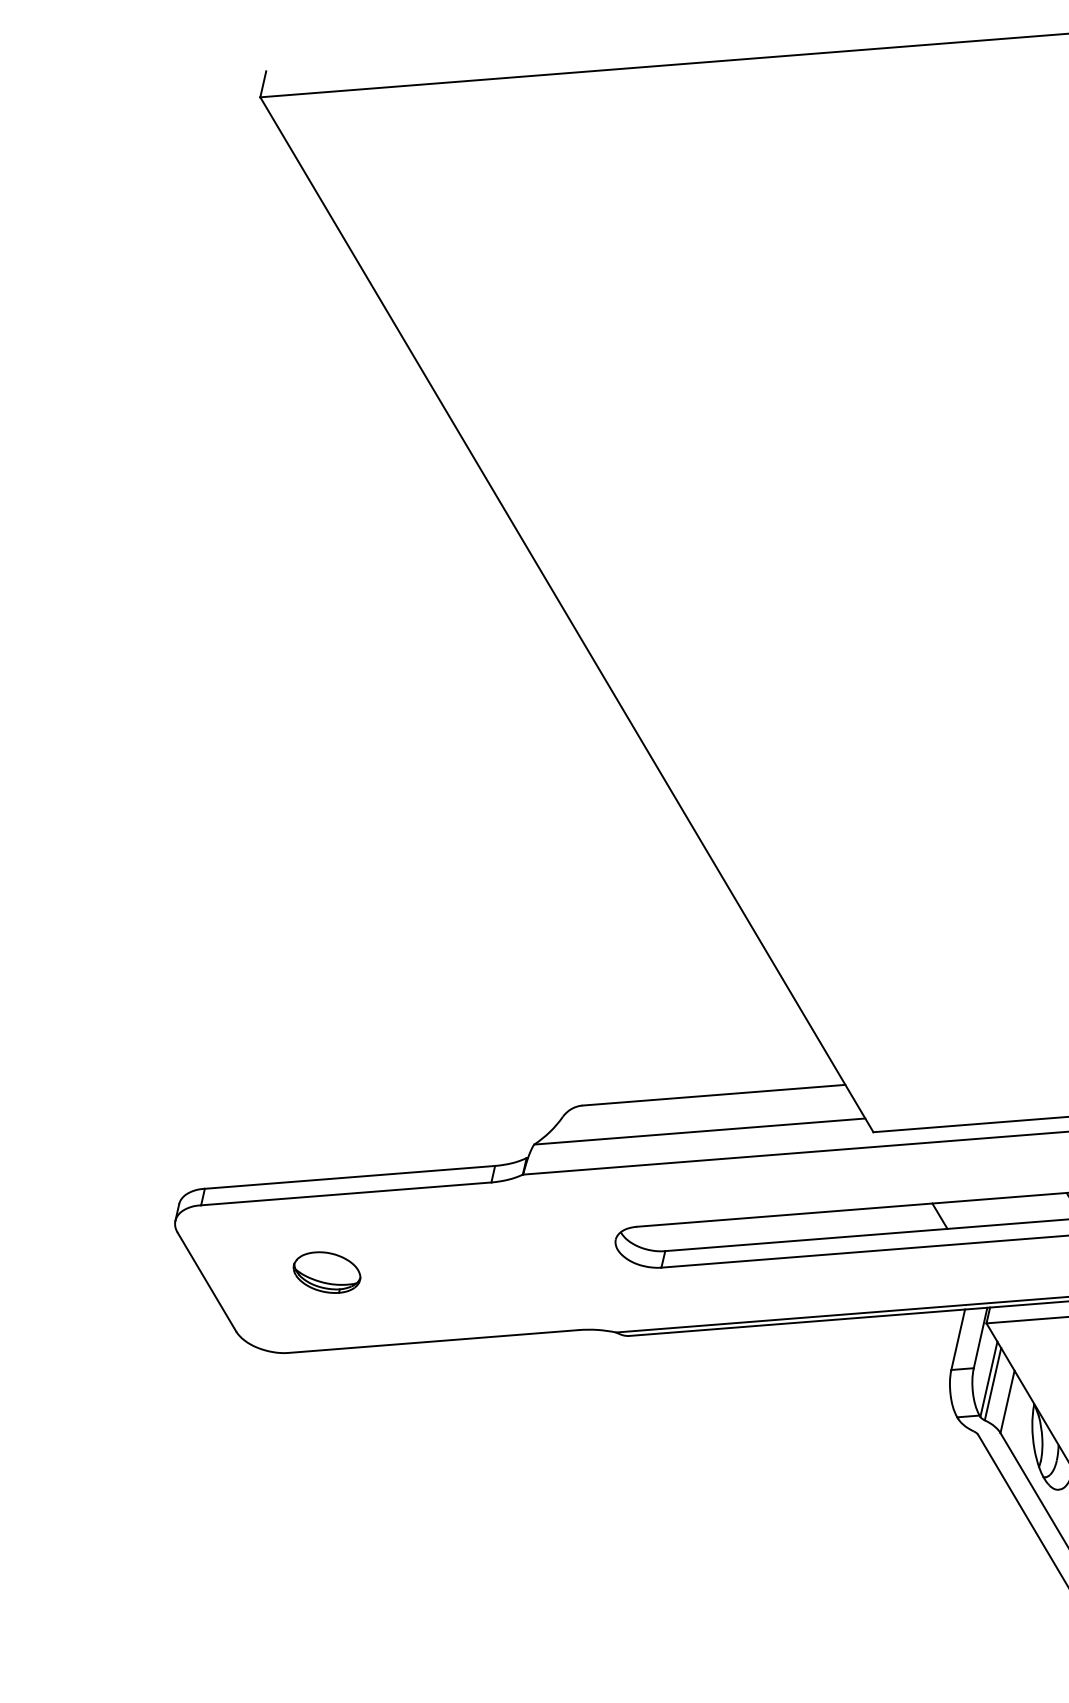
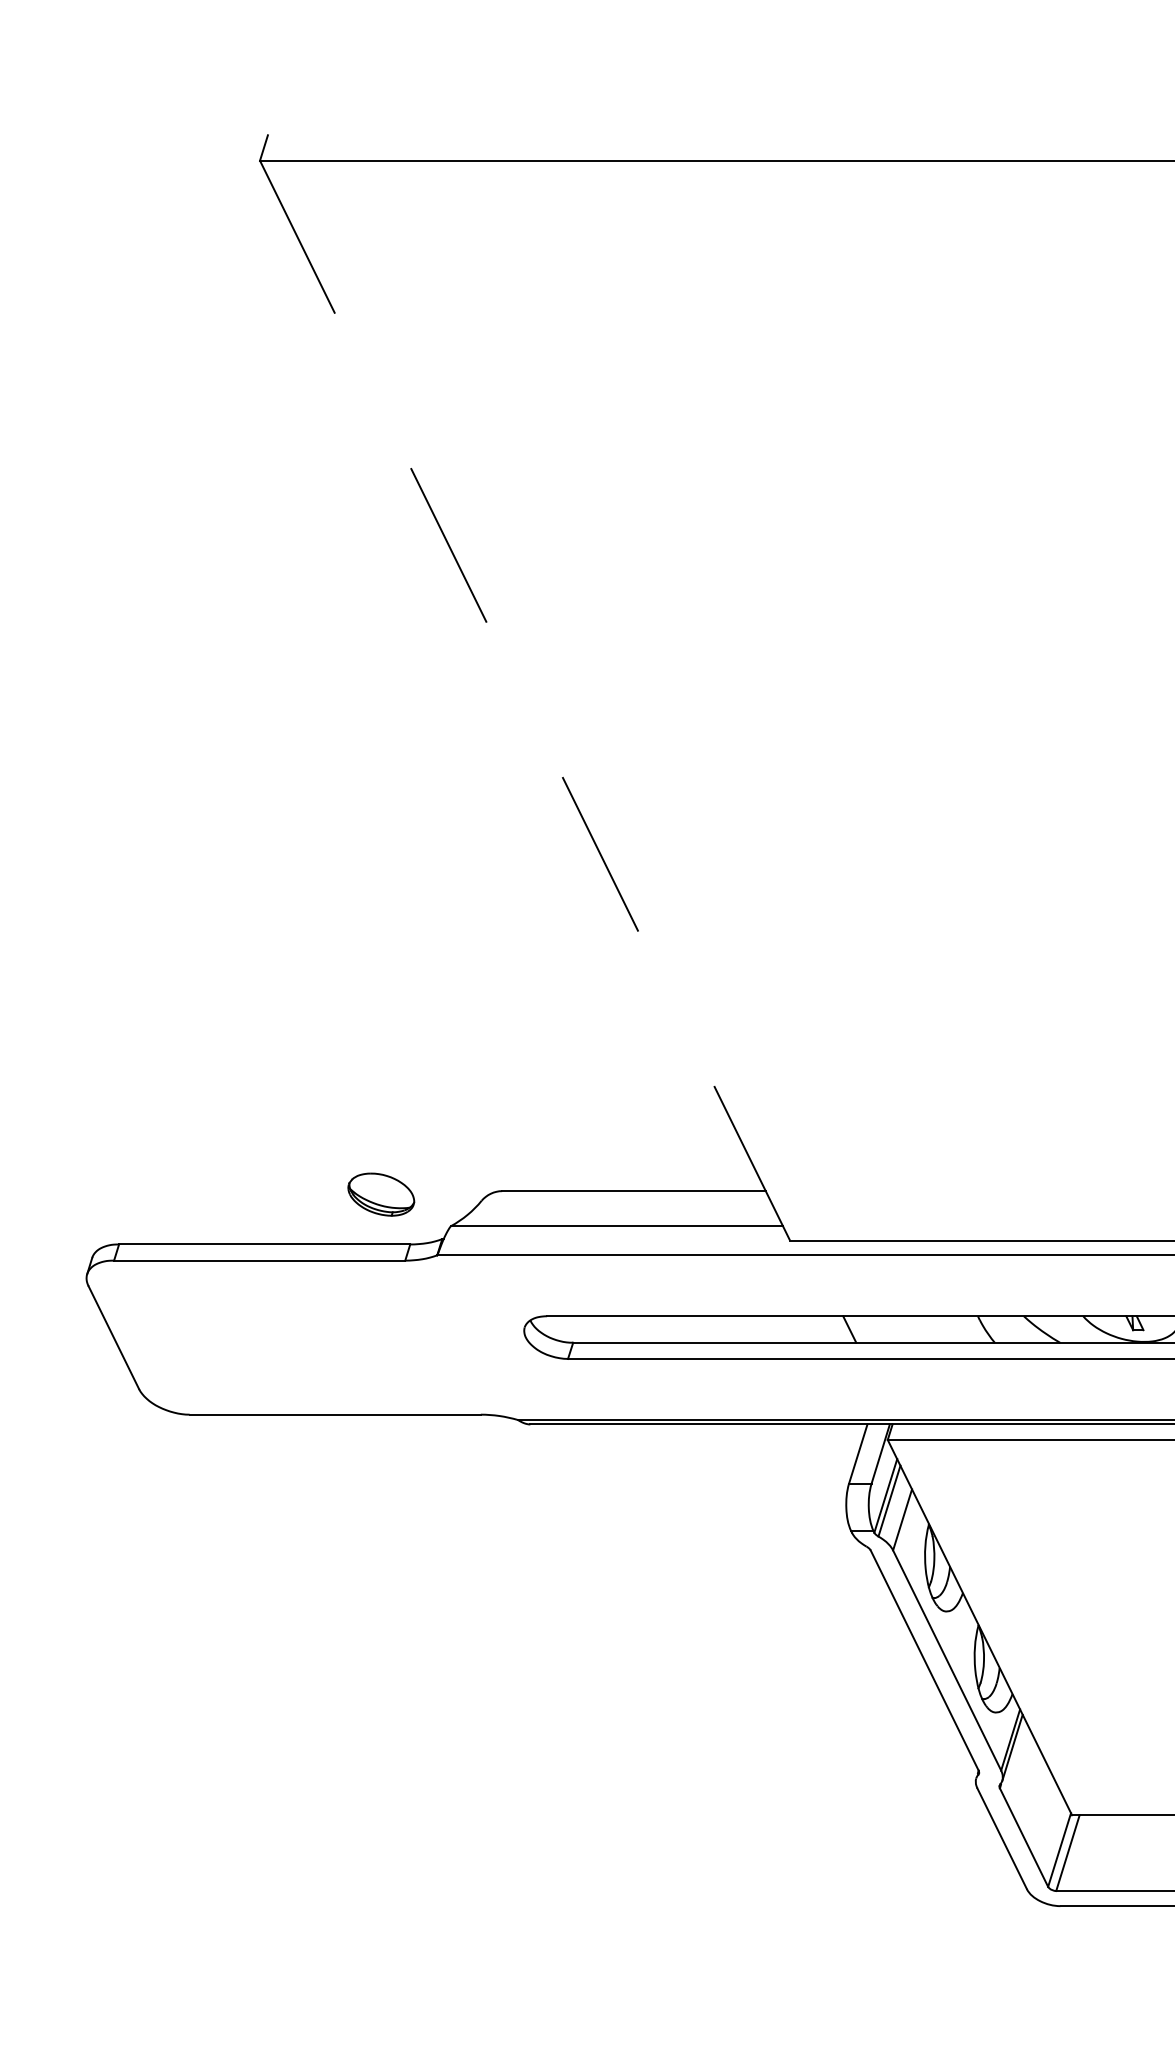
line: (566, 614) -> (524, 700), solid -> dashed
part: (327, 1272) -> (381, 1194), moved

